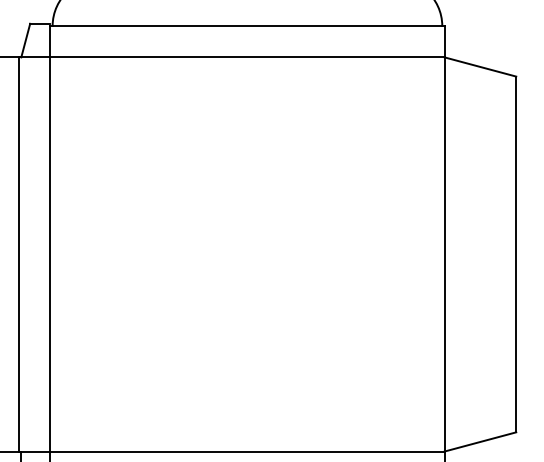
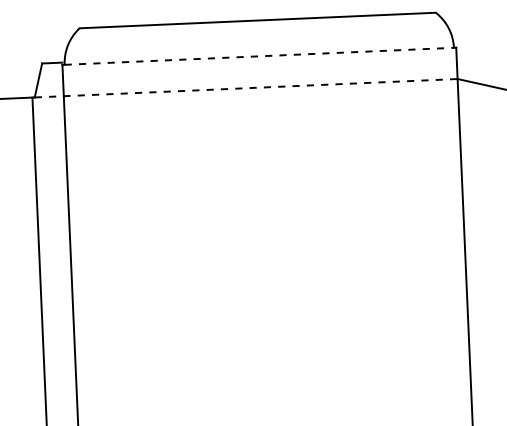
line: (247, 26) -> (259, 56), solid -> dashed
line: (232, 57) -> (245, 88), solid -> dashed

